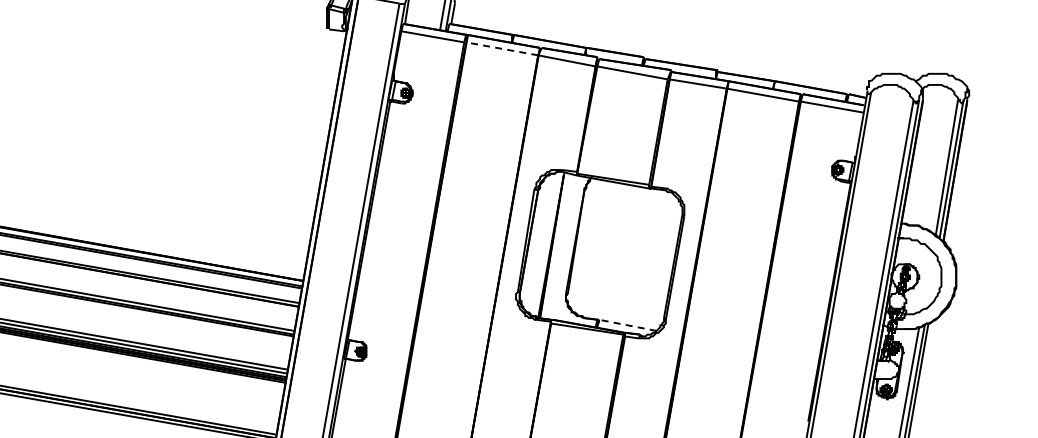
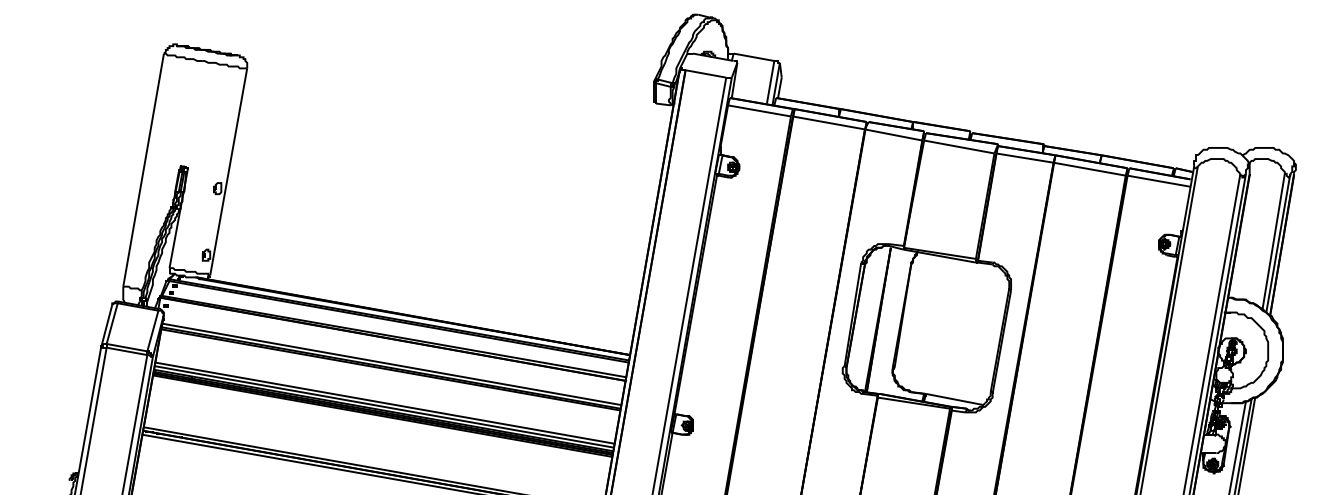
line: (501, 48) -> (828, 122), dashed -> solid
line: (627, 325) -> (954, 399), dashed -> solid

